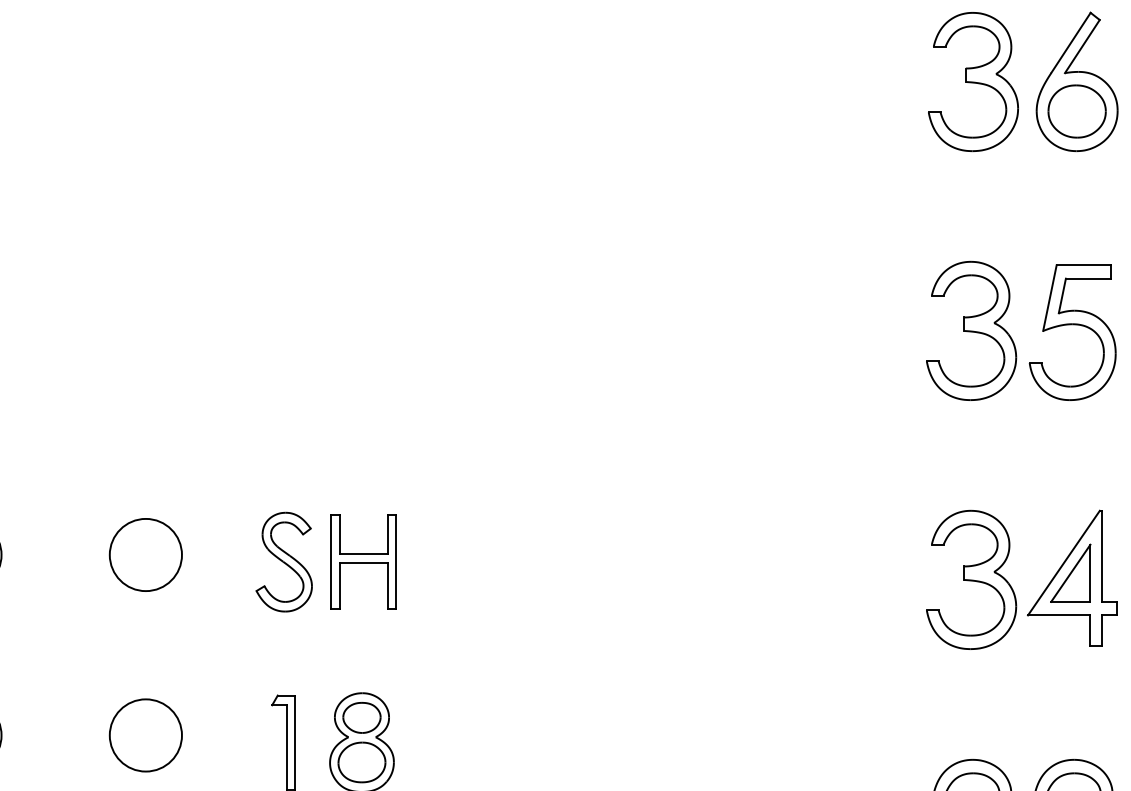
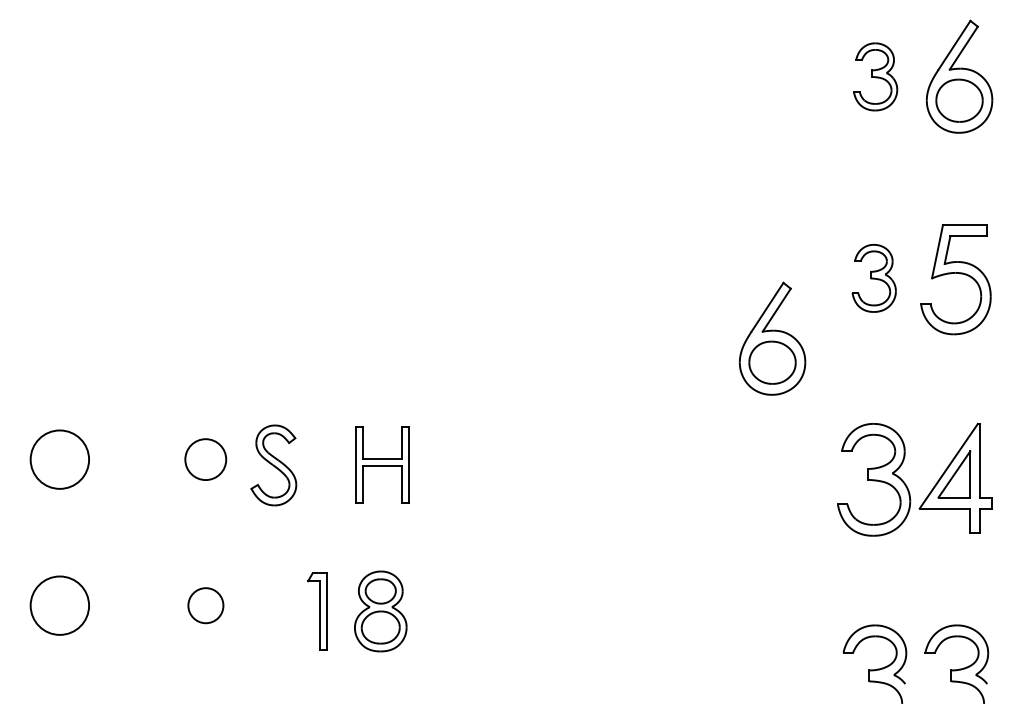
part: (973, 81) -> (875, 76), size x0.6
part: (972, 331) -> (874, 278), size x0.6
part: (846, 405) -> (772, 338), added
circle: (145, 554) -> (205, 459), size x0.7
part: (283, 562) -> (273, 465), moved
circle: (145, 735) -> (205, 605), size x0.6

